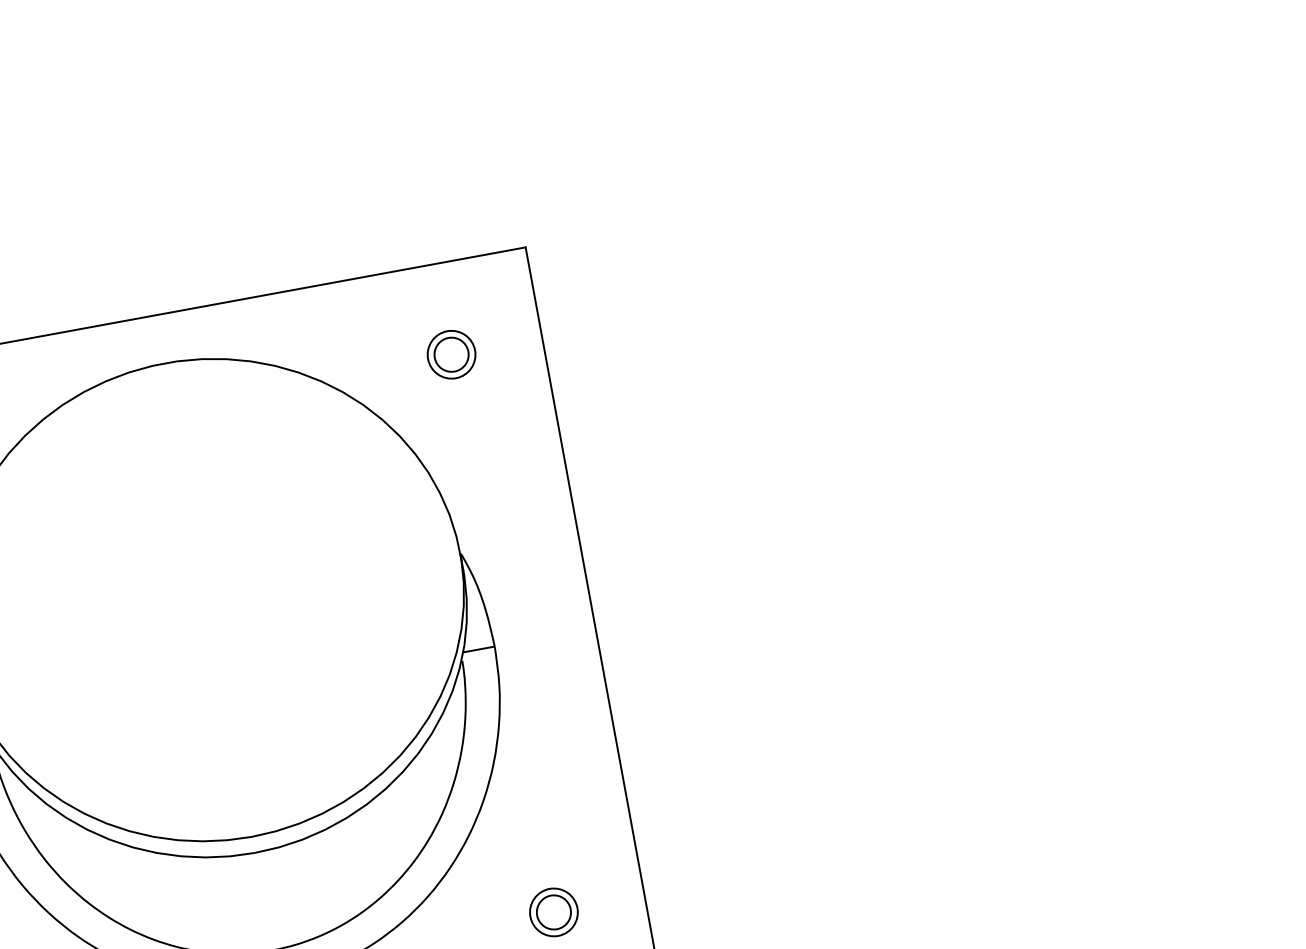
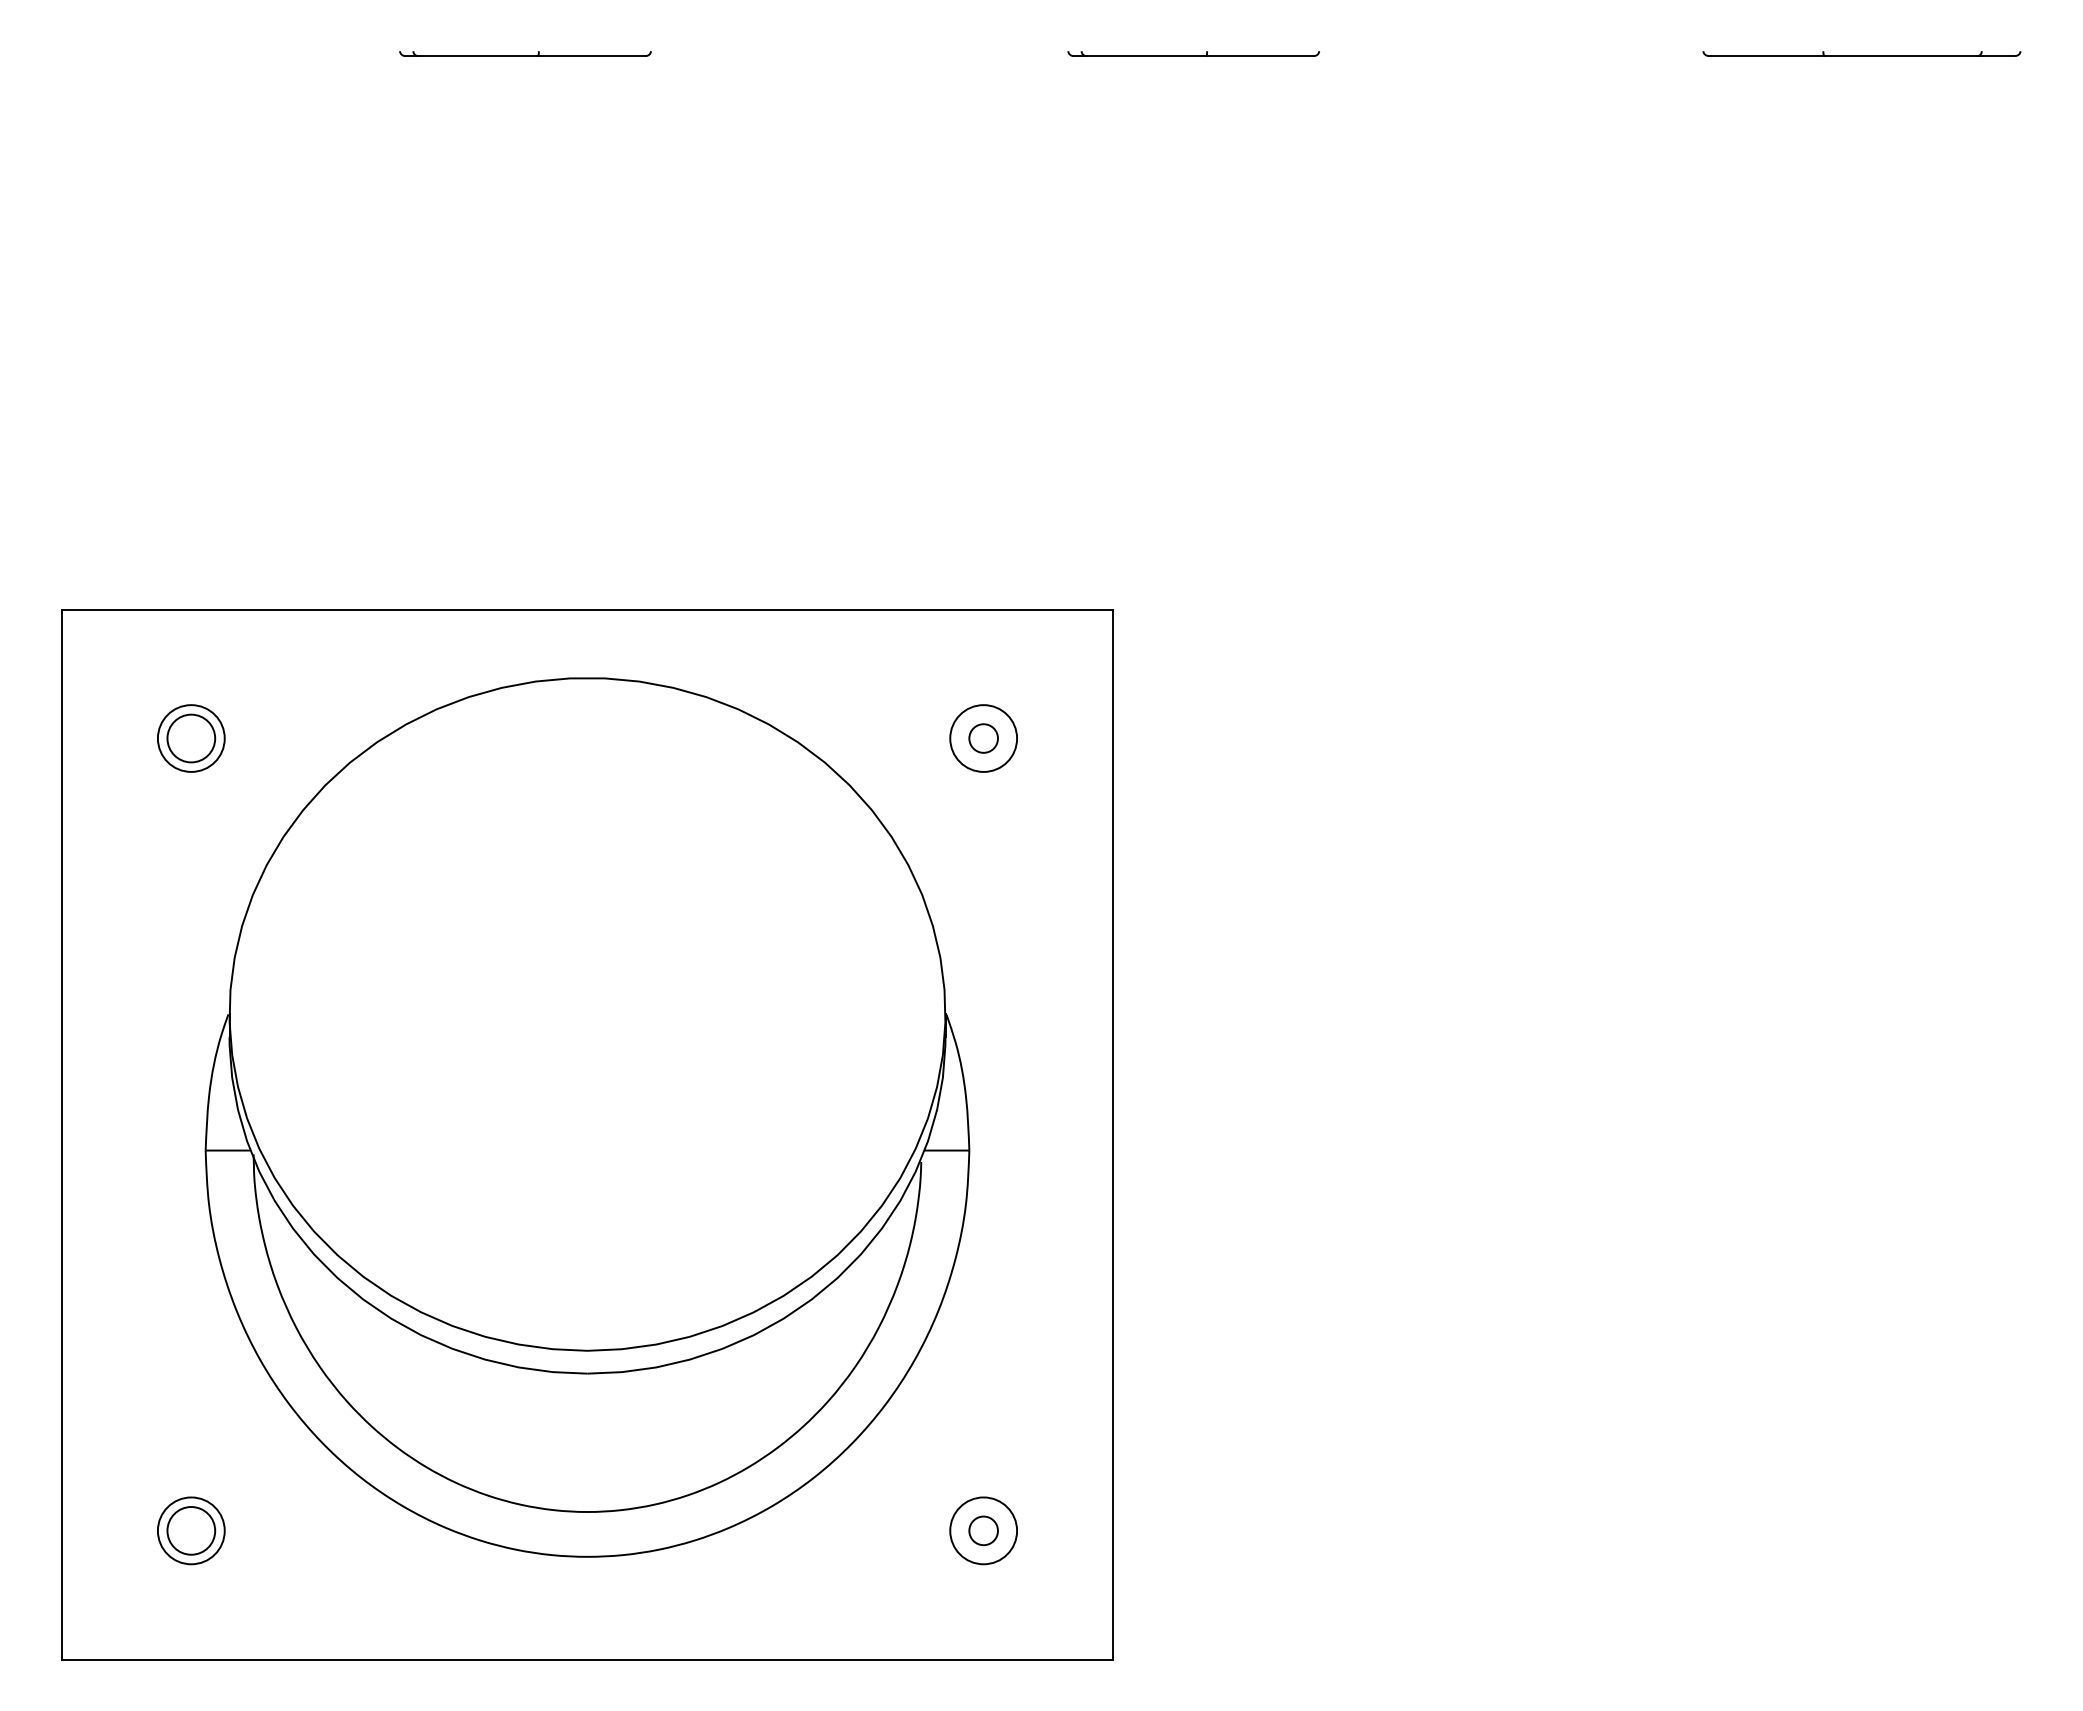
circle: (451, 354) -> (983, 738), size x0.6
circle: (553, 912) -> (983, 1530), size x0.6

